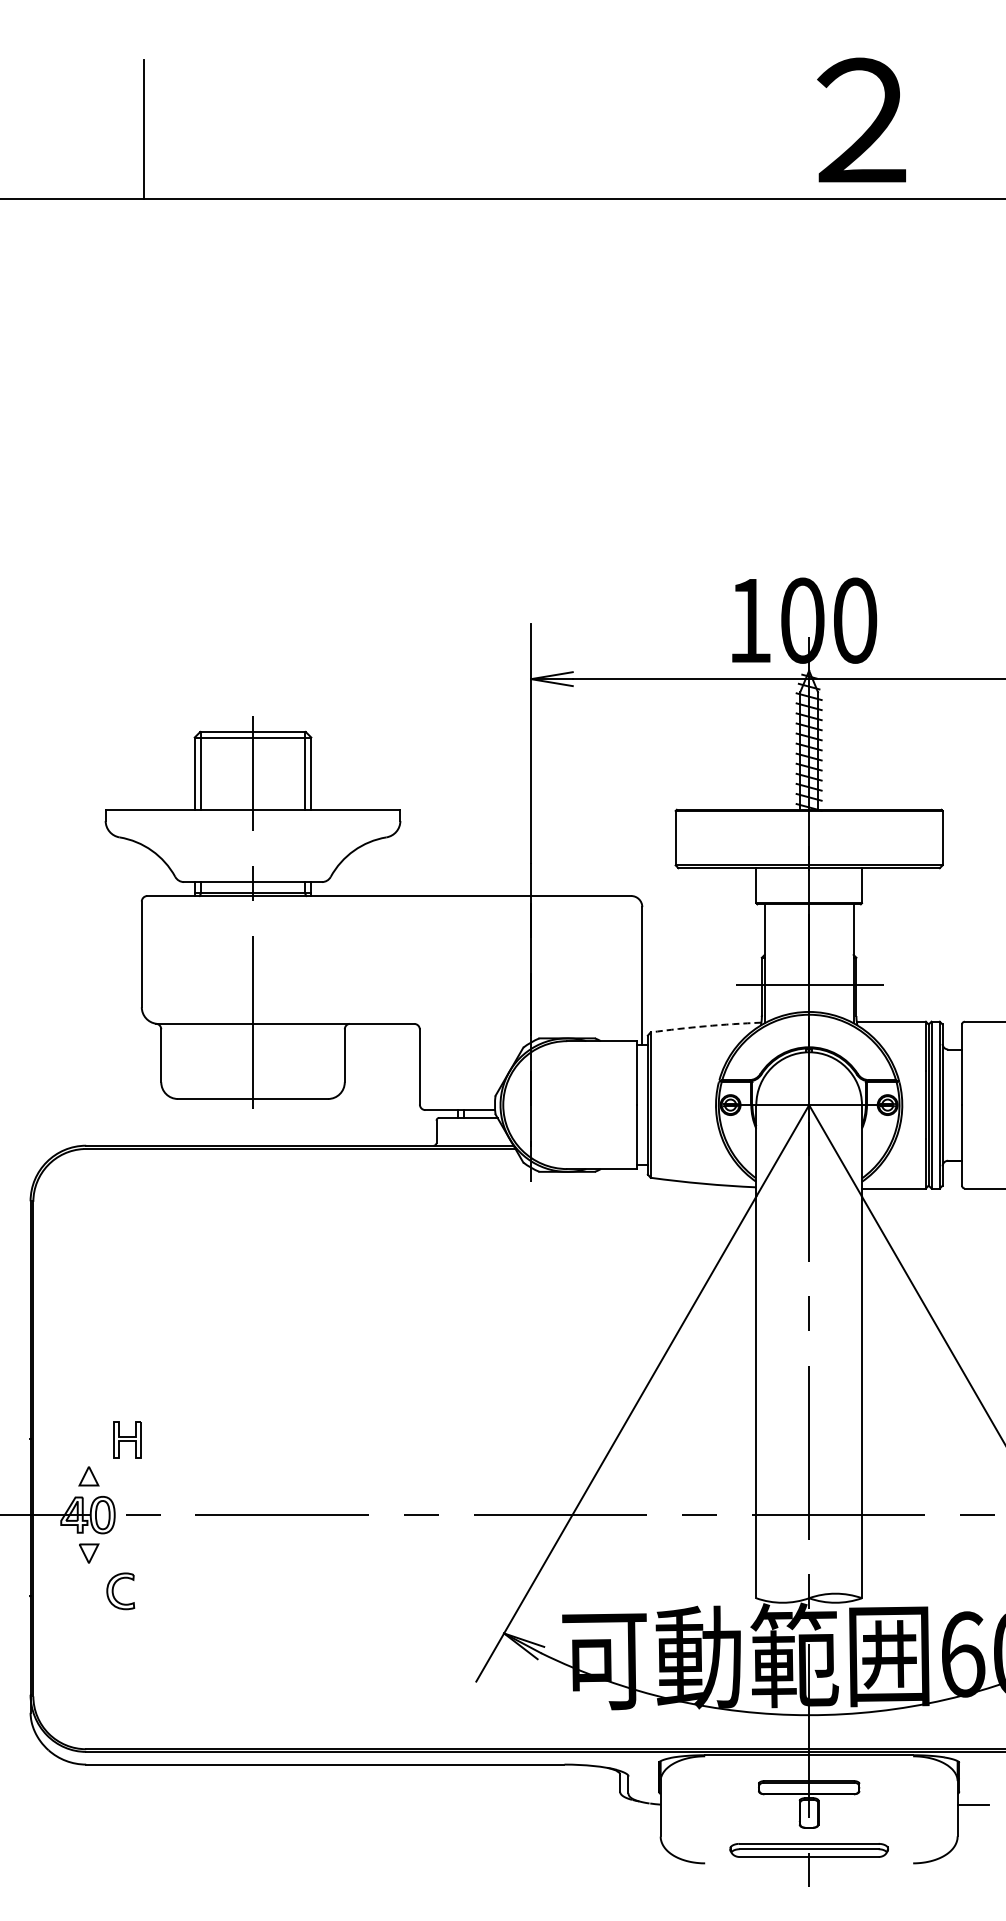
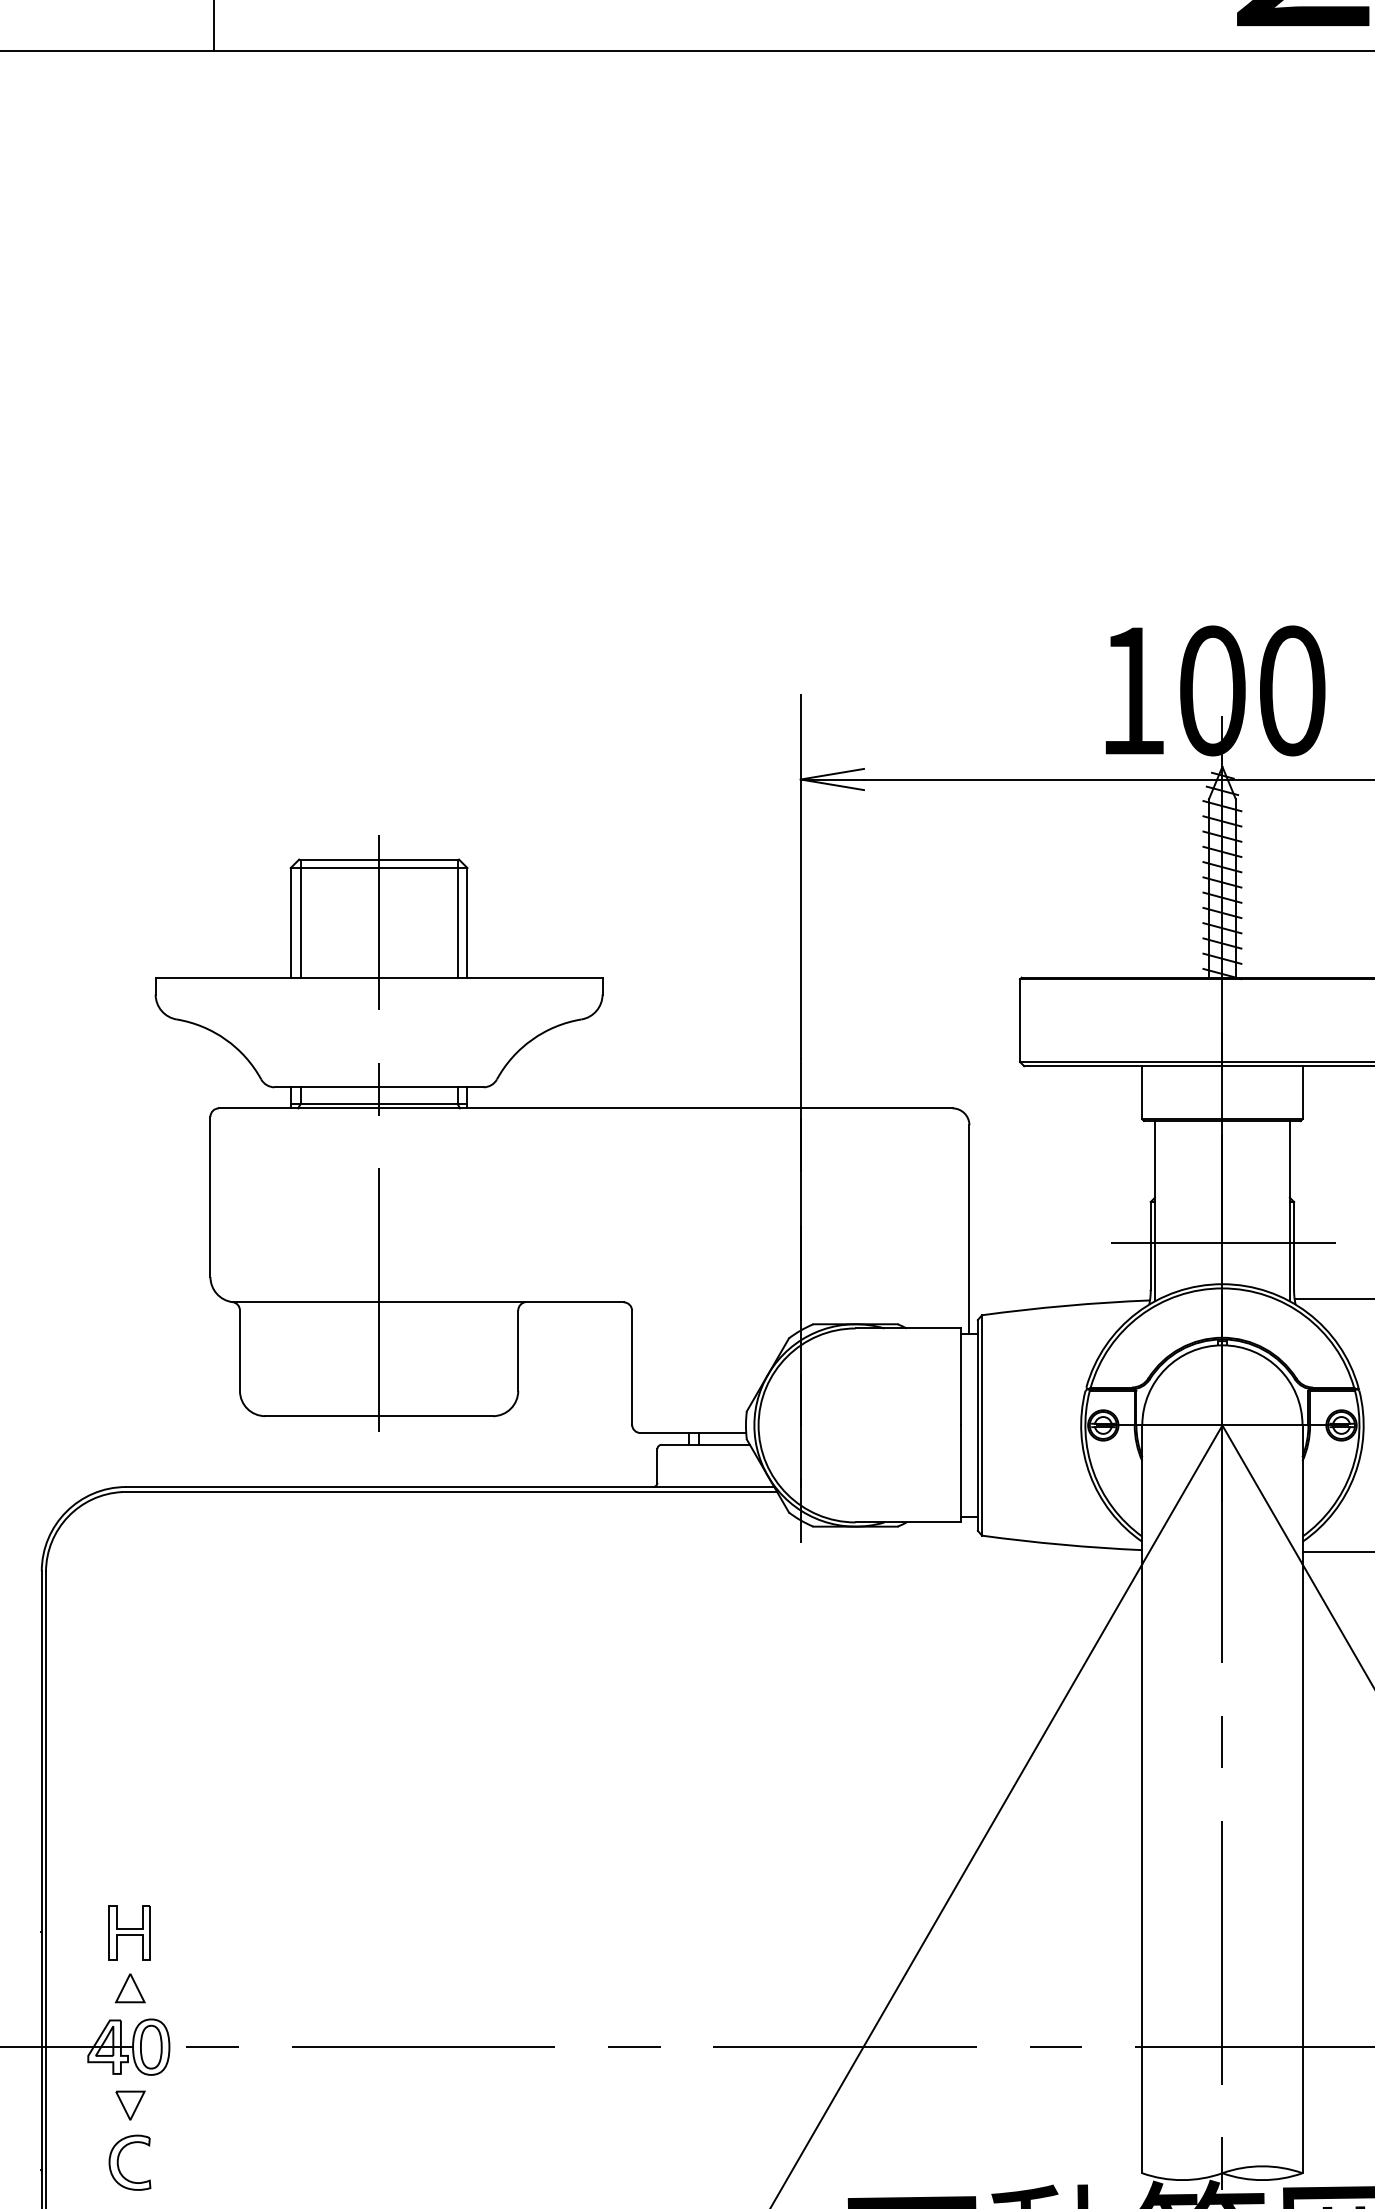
arc: (705, 1026) -> (1065, 1306), dashed -> solid
part: (127, 1439) -> (129, 1932), moved
part: (113, 1591) -> (119, 2163), moved

